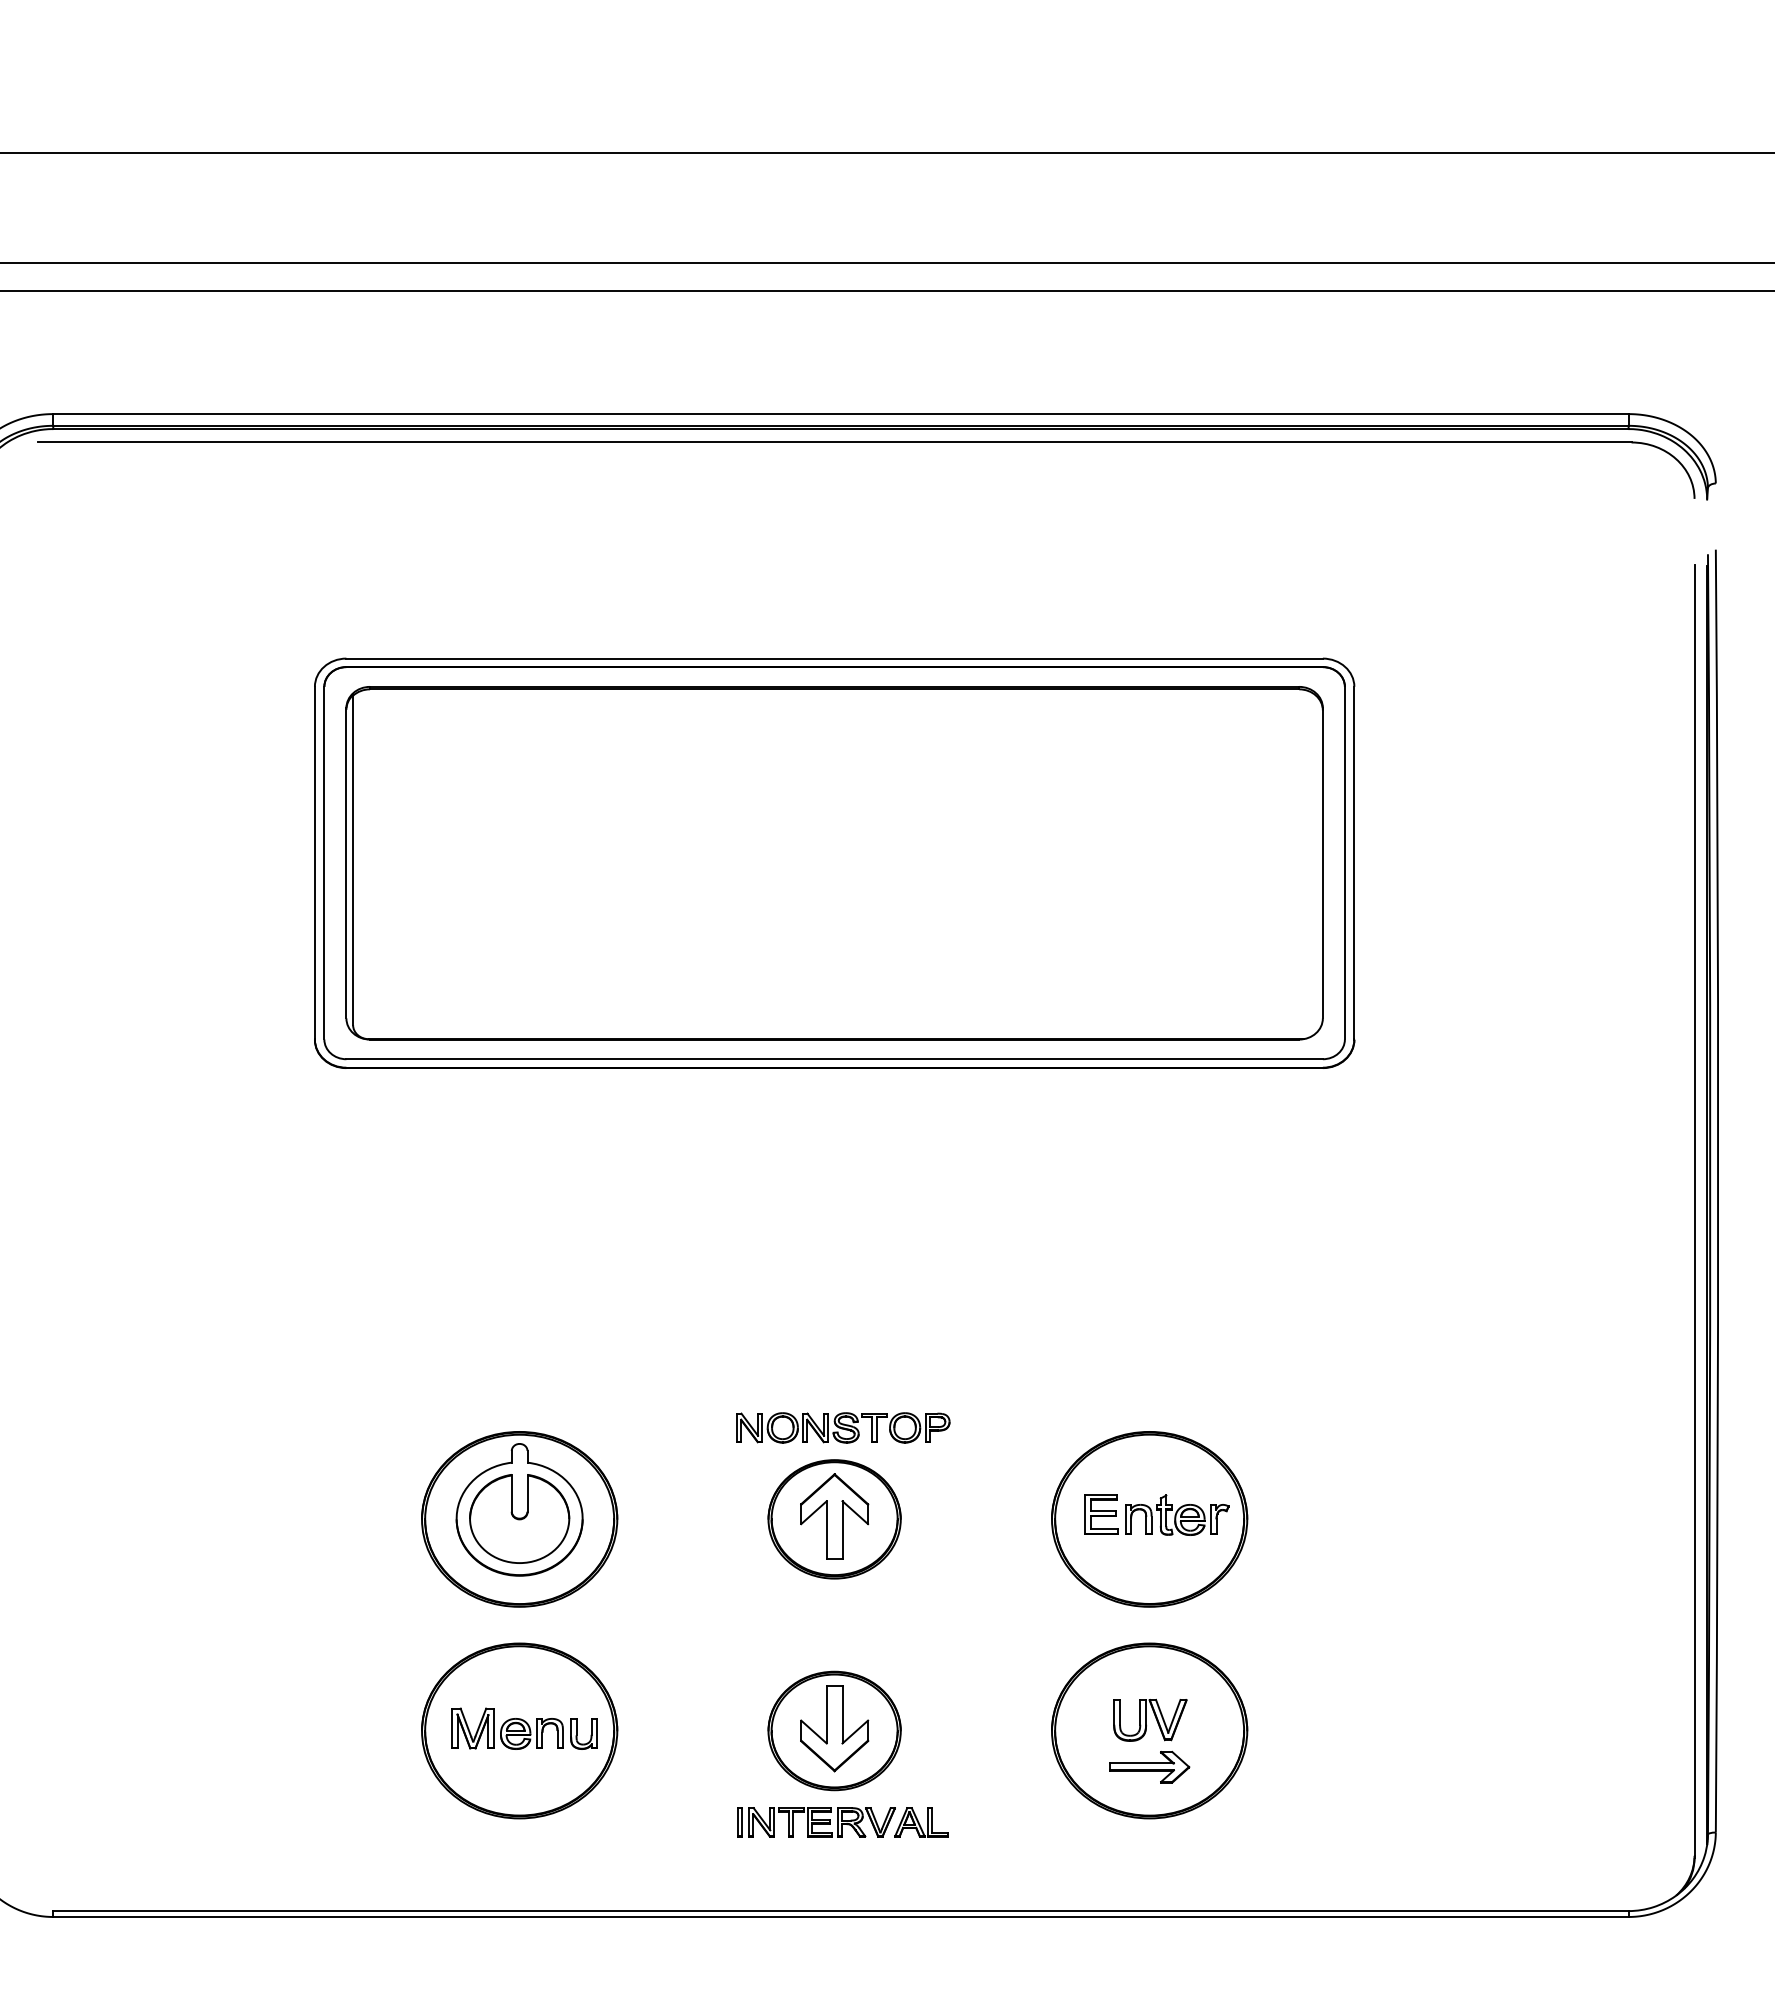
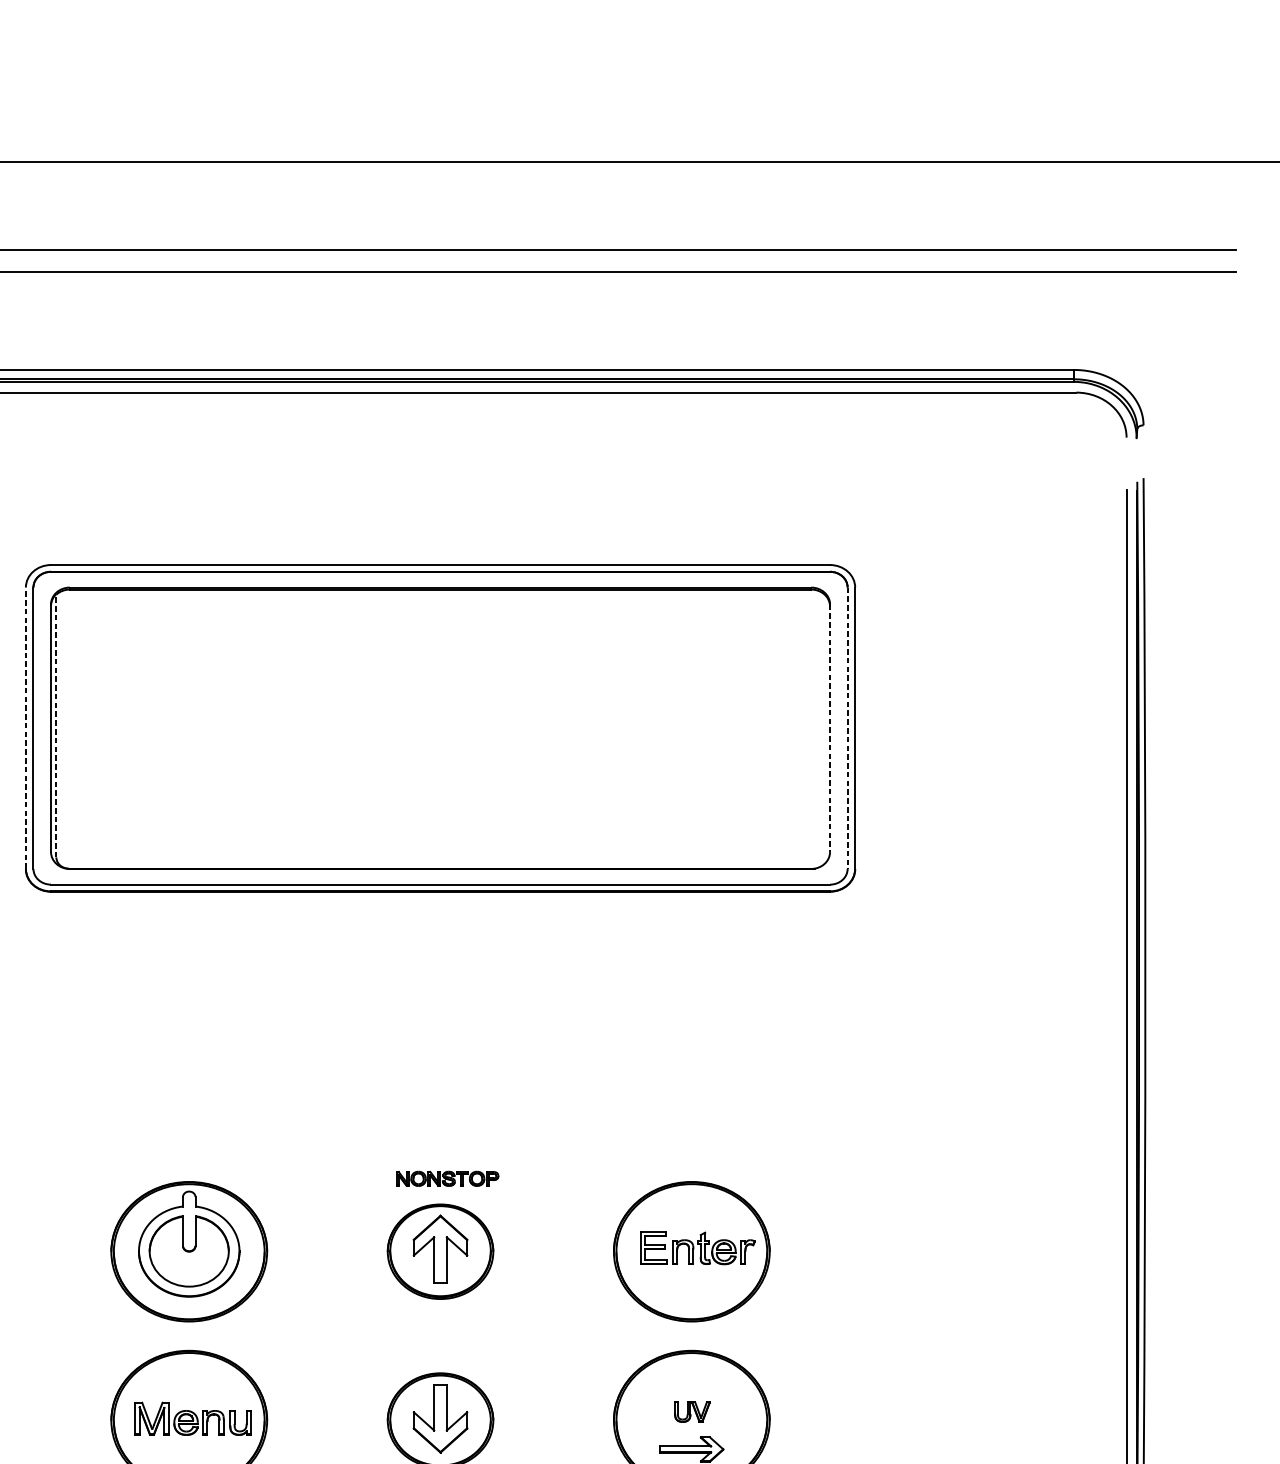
line: (353, 859) -> (56, 725), solid -> dashed
line: (314, 862) -> (25, 727), solid -> dashed
line: (1322, 863) -> (829, 728), solid -> dashed
line: (1344, 863) -> (847, 728), solid -> dashed
part: (843, 1427) -> (447, 1178), size x0.6
part: (1150, 1720) -> (692, 1412), size x0.6

